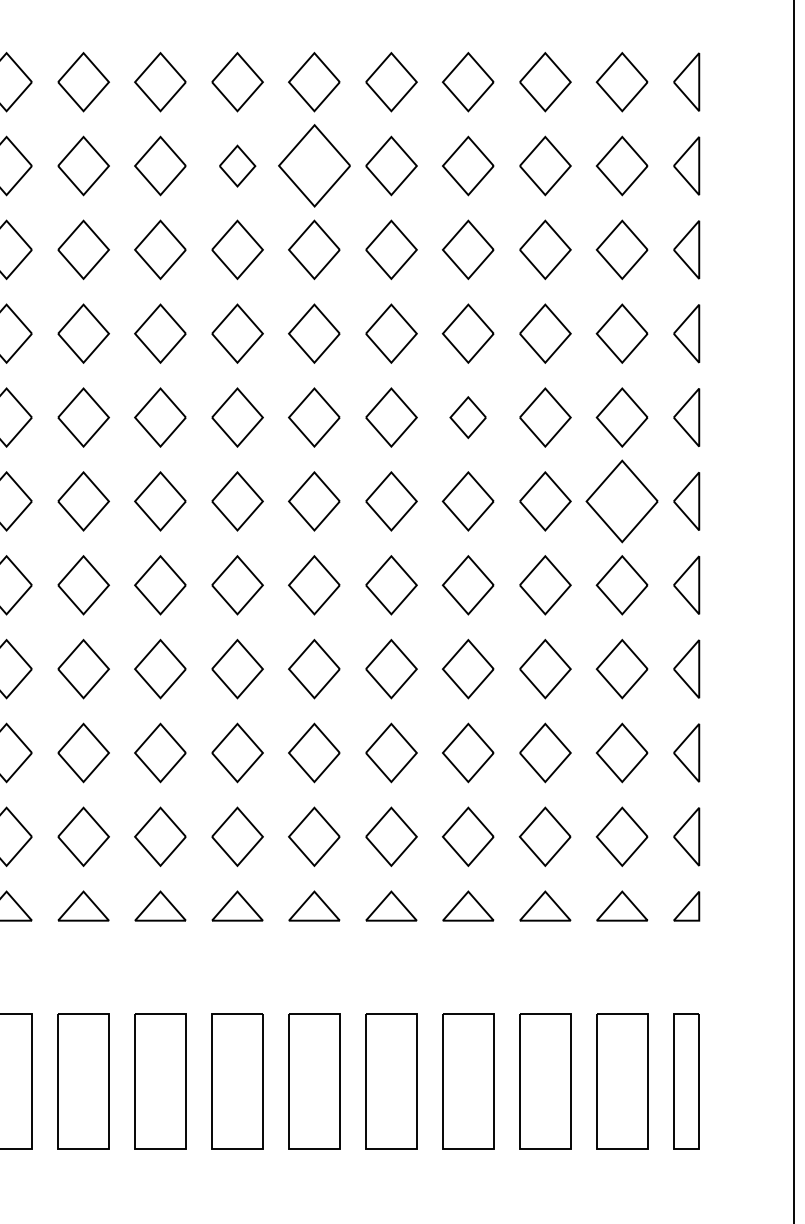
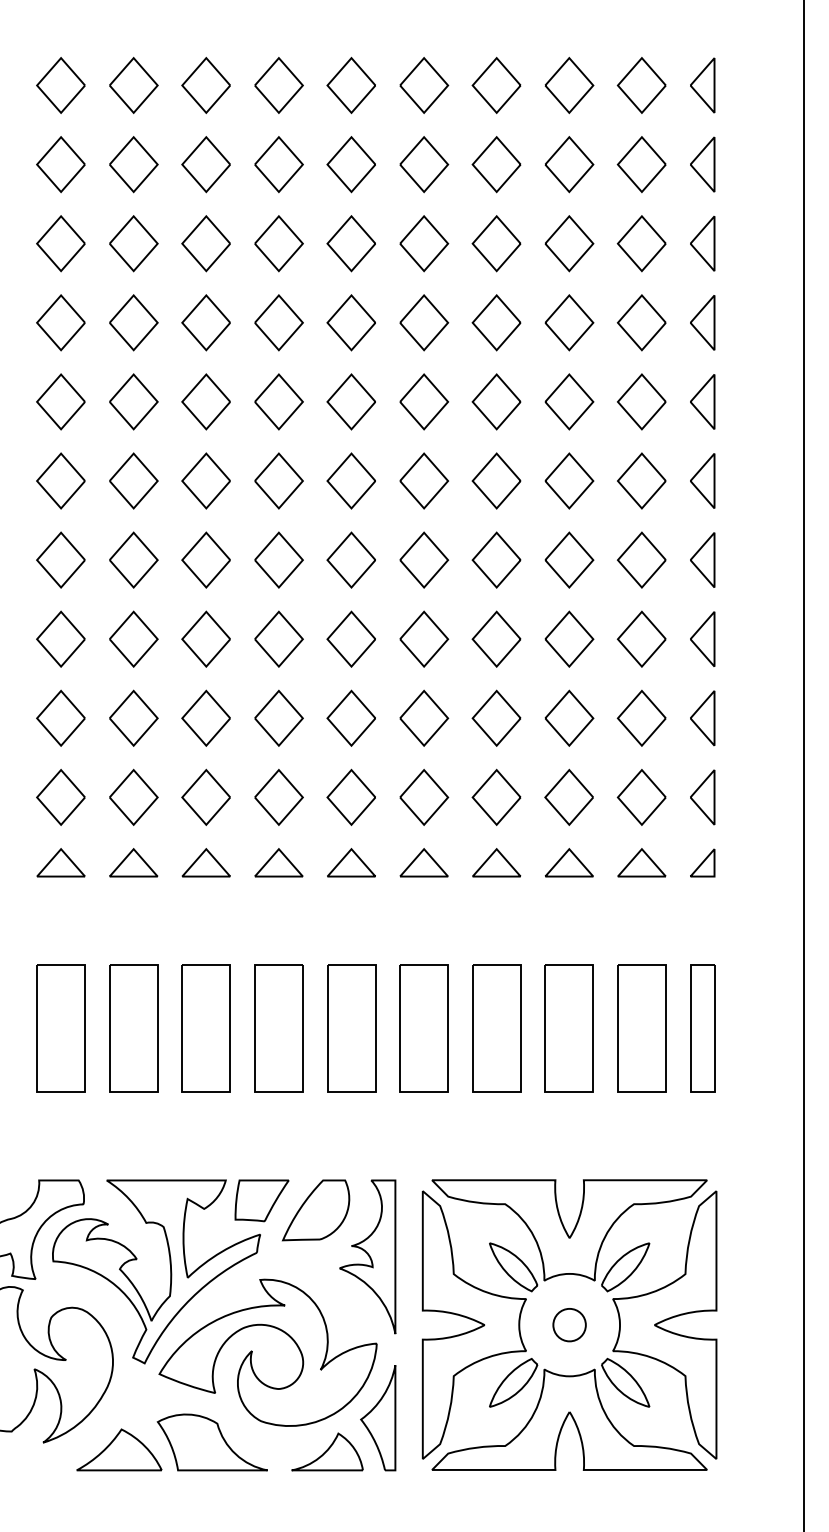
part: (237, 165) -> (278, 164), size x1.43
part: (313, 165) -> (350, 164), size x0.71
part: (468, 417) -> (496, 401), size x1.43
part: (621, 500) -> (641, 480), size x0.71

